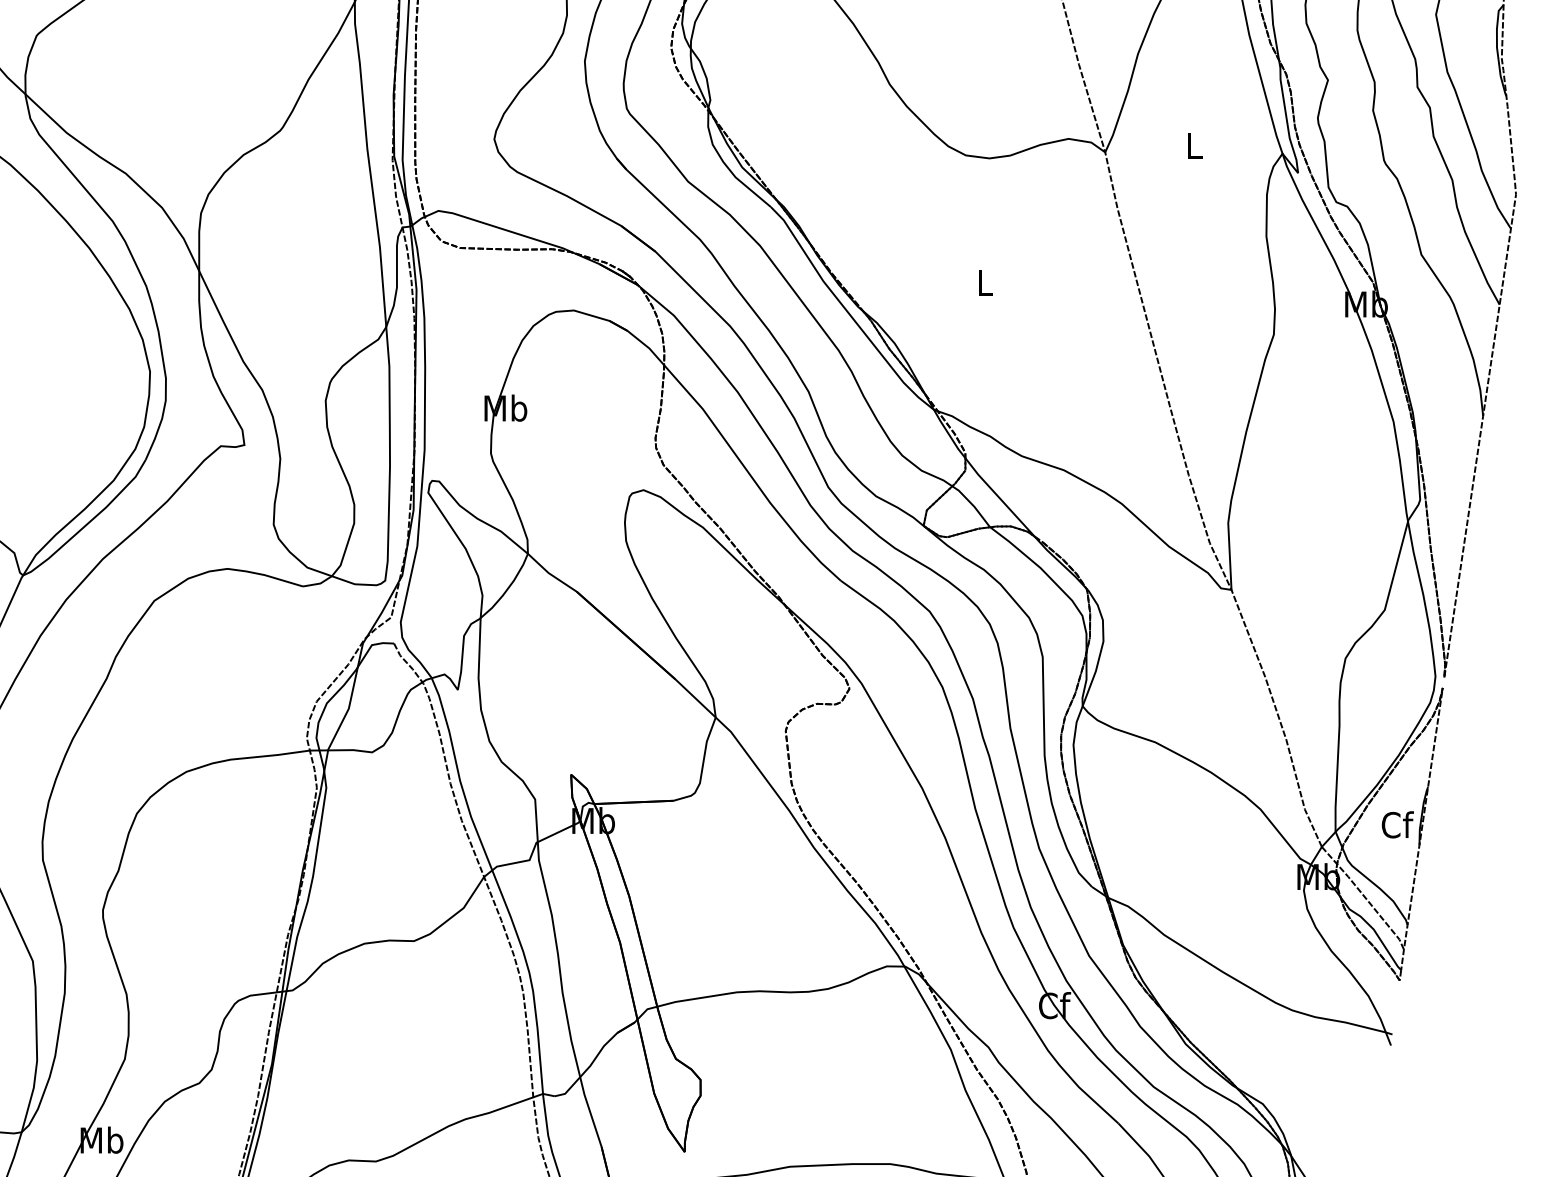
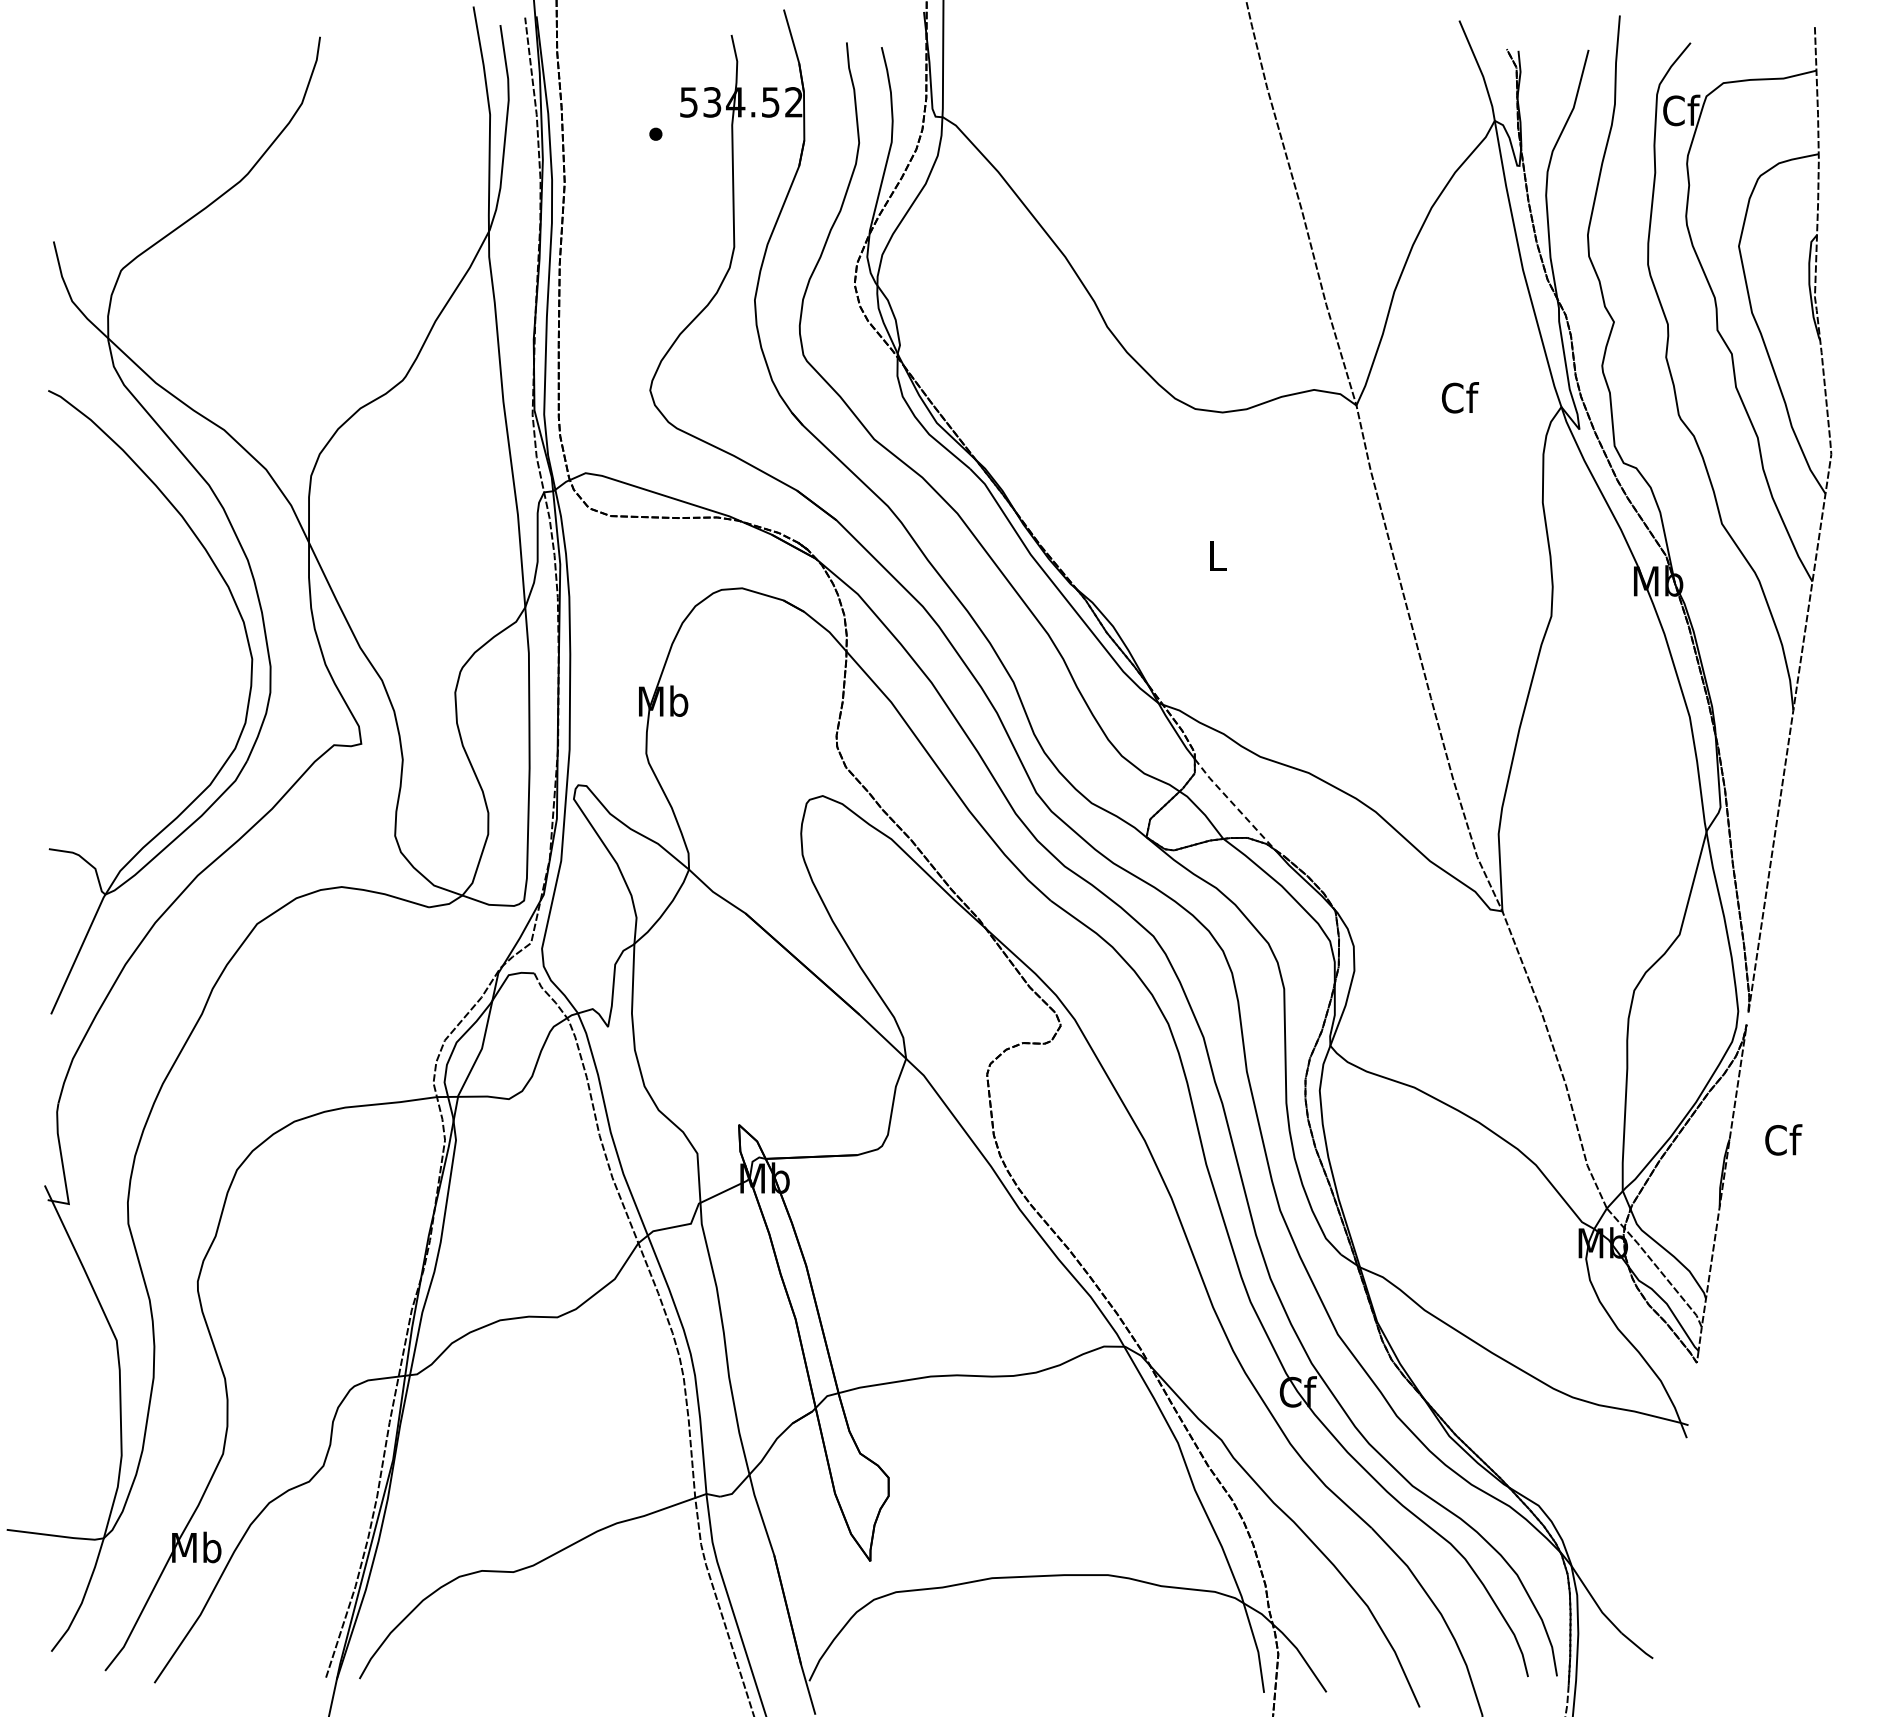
text: (1195, 145) -> (1460, 397), L -> Cf
line: (998, 497) -> (1233, 804), solid -> dashed
text: (1397, 824) -> (1783, 1139), moved

